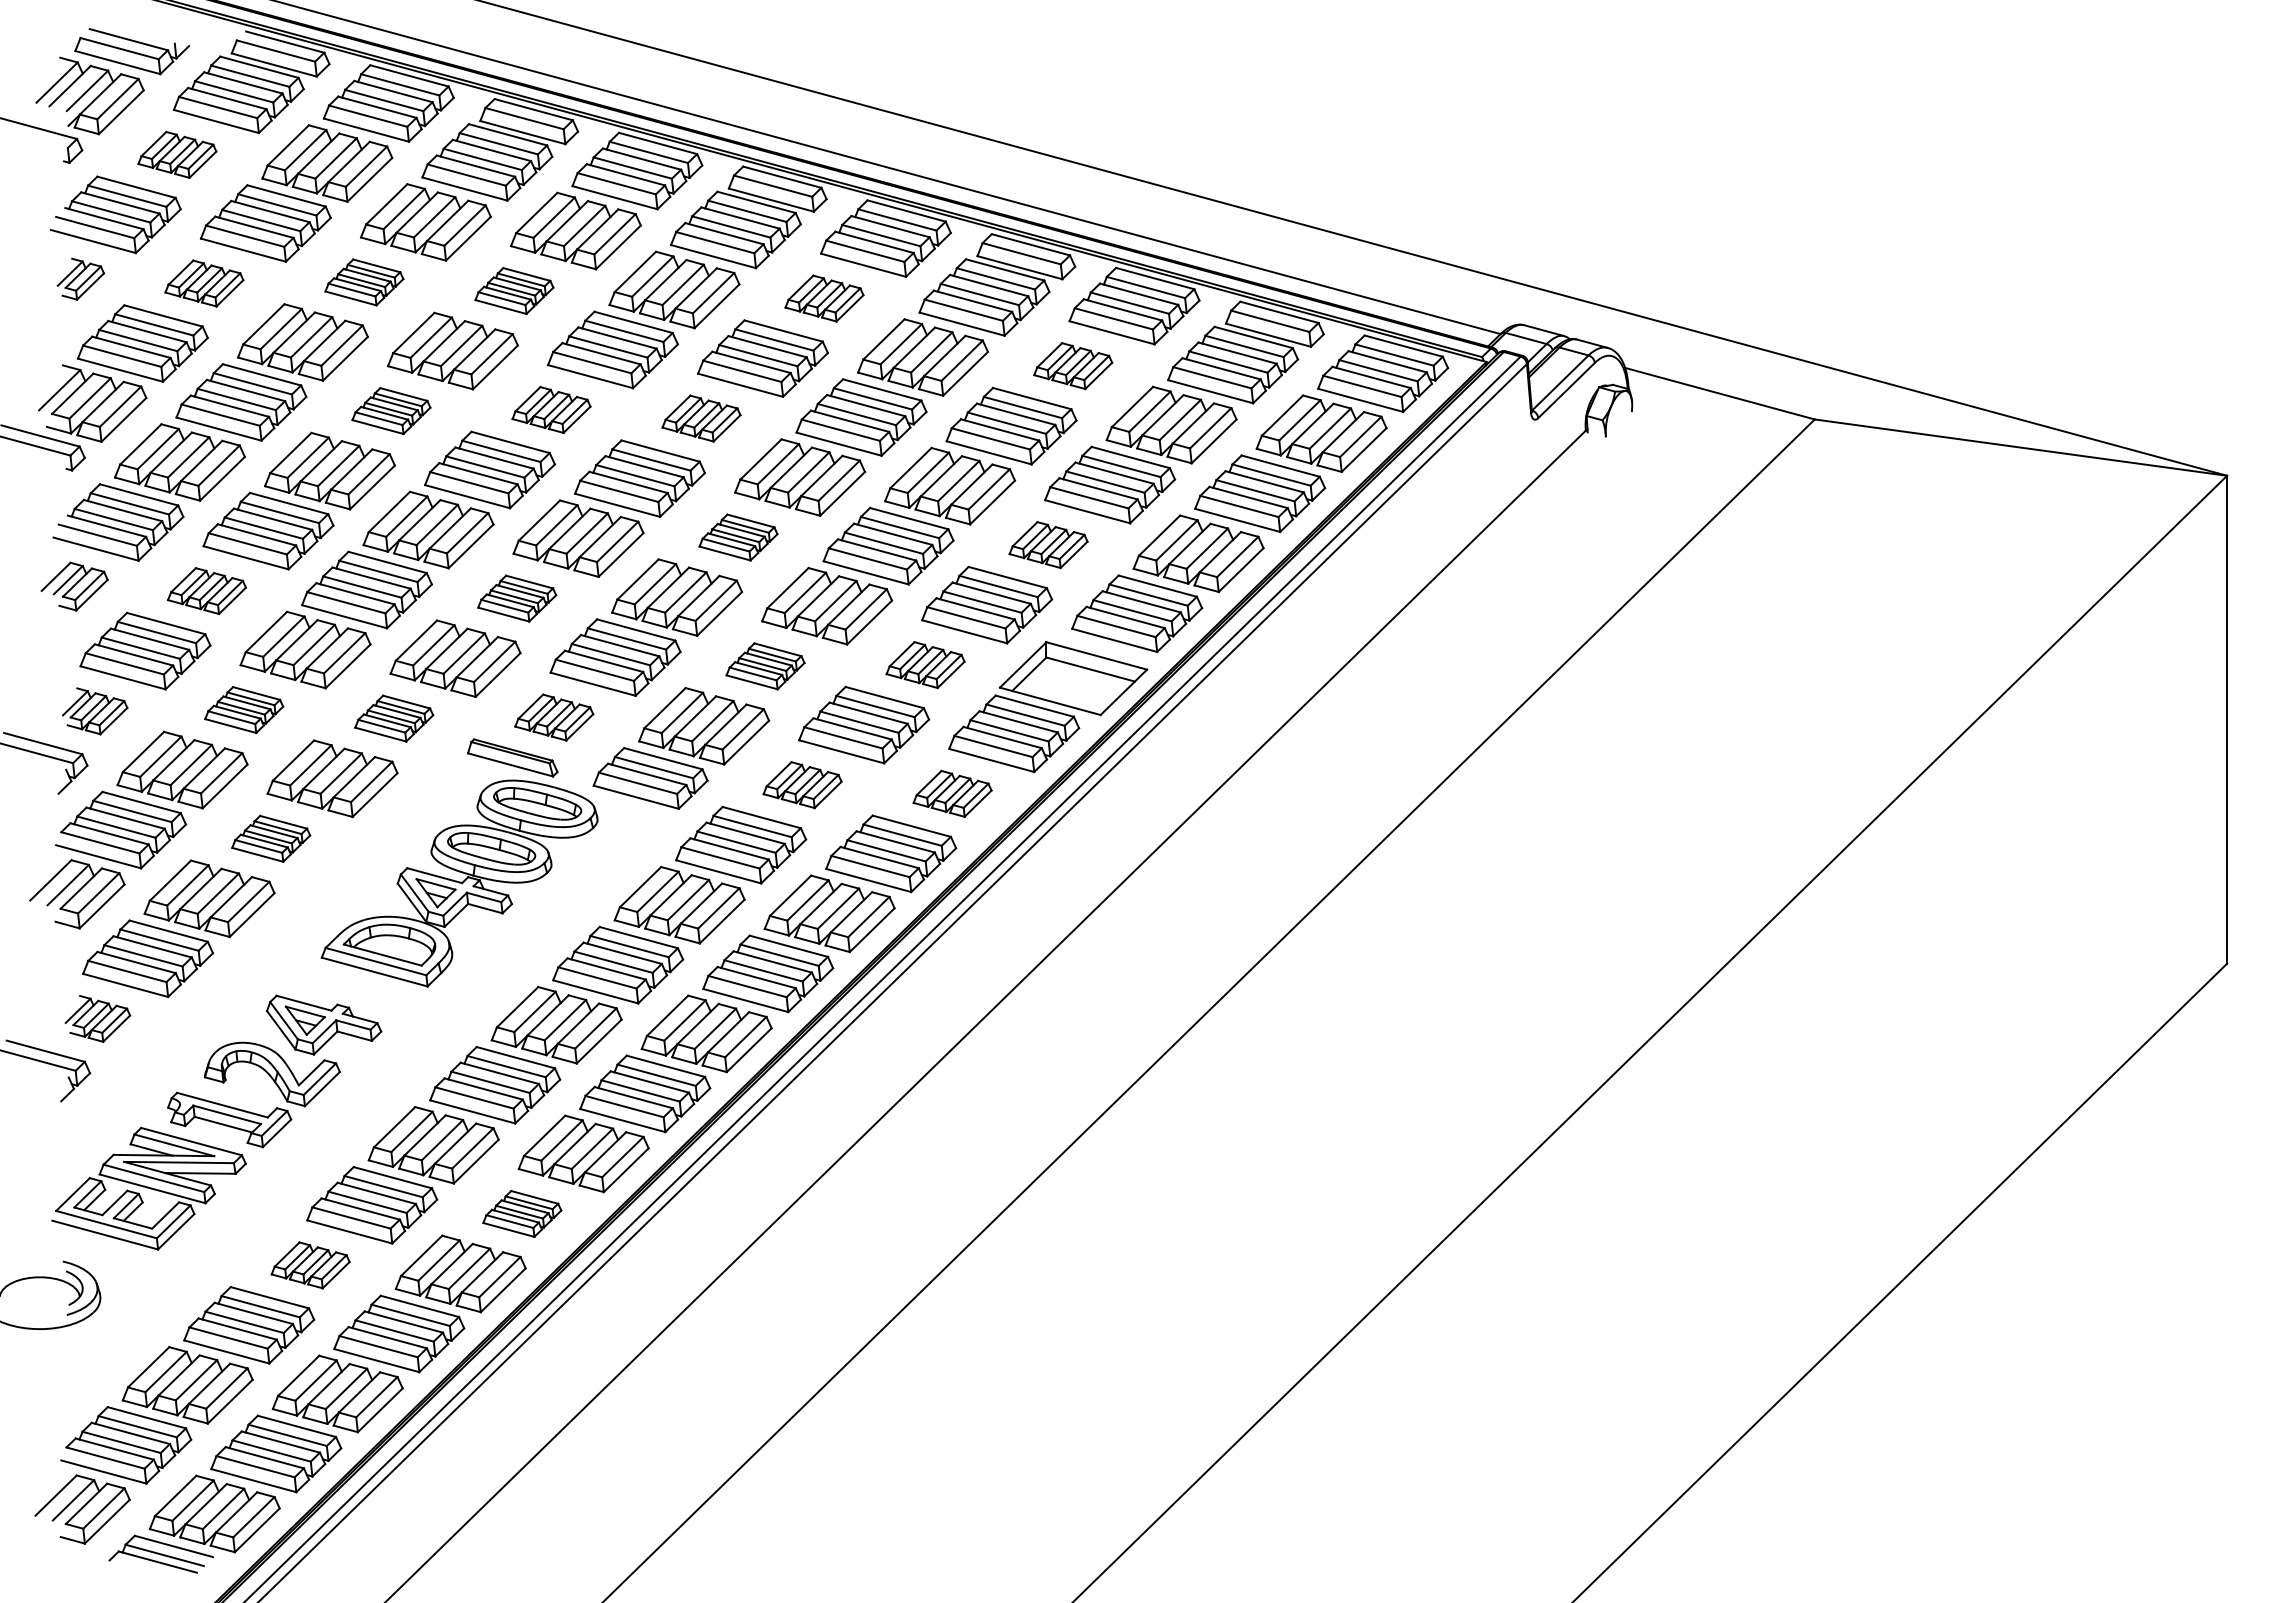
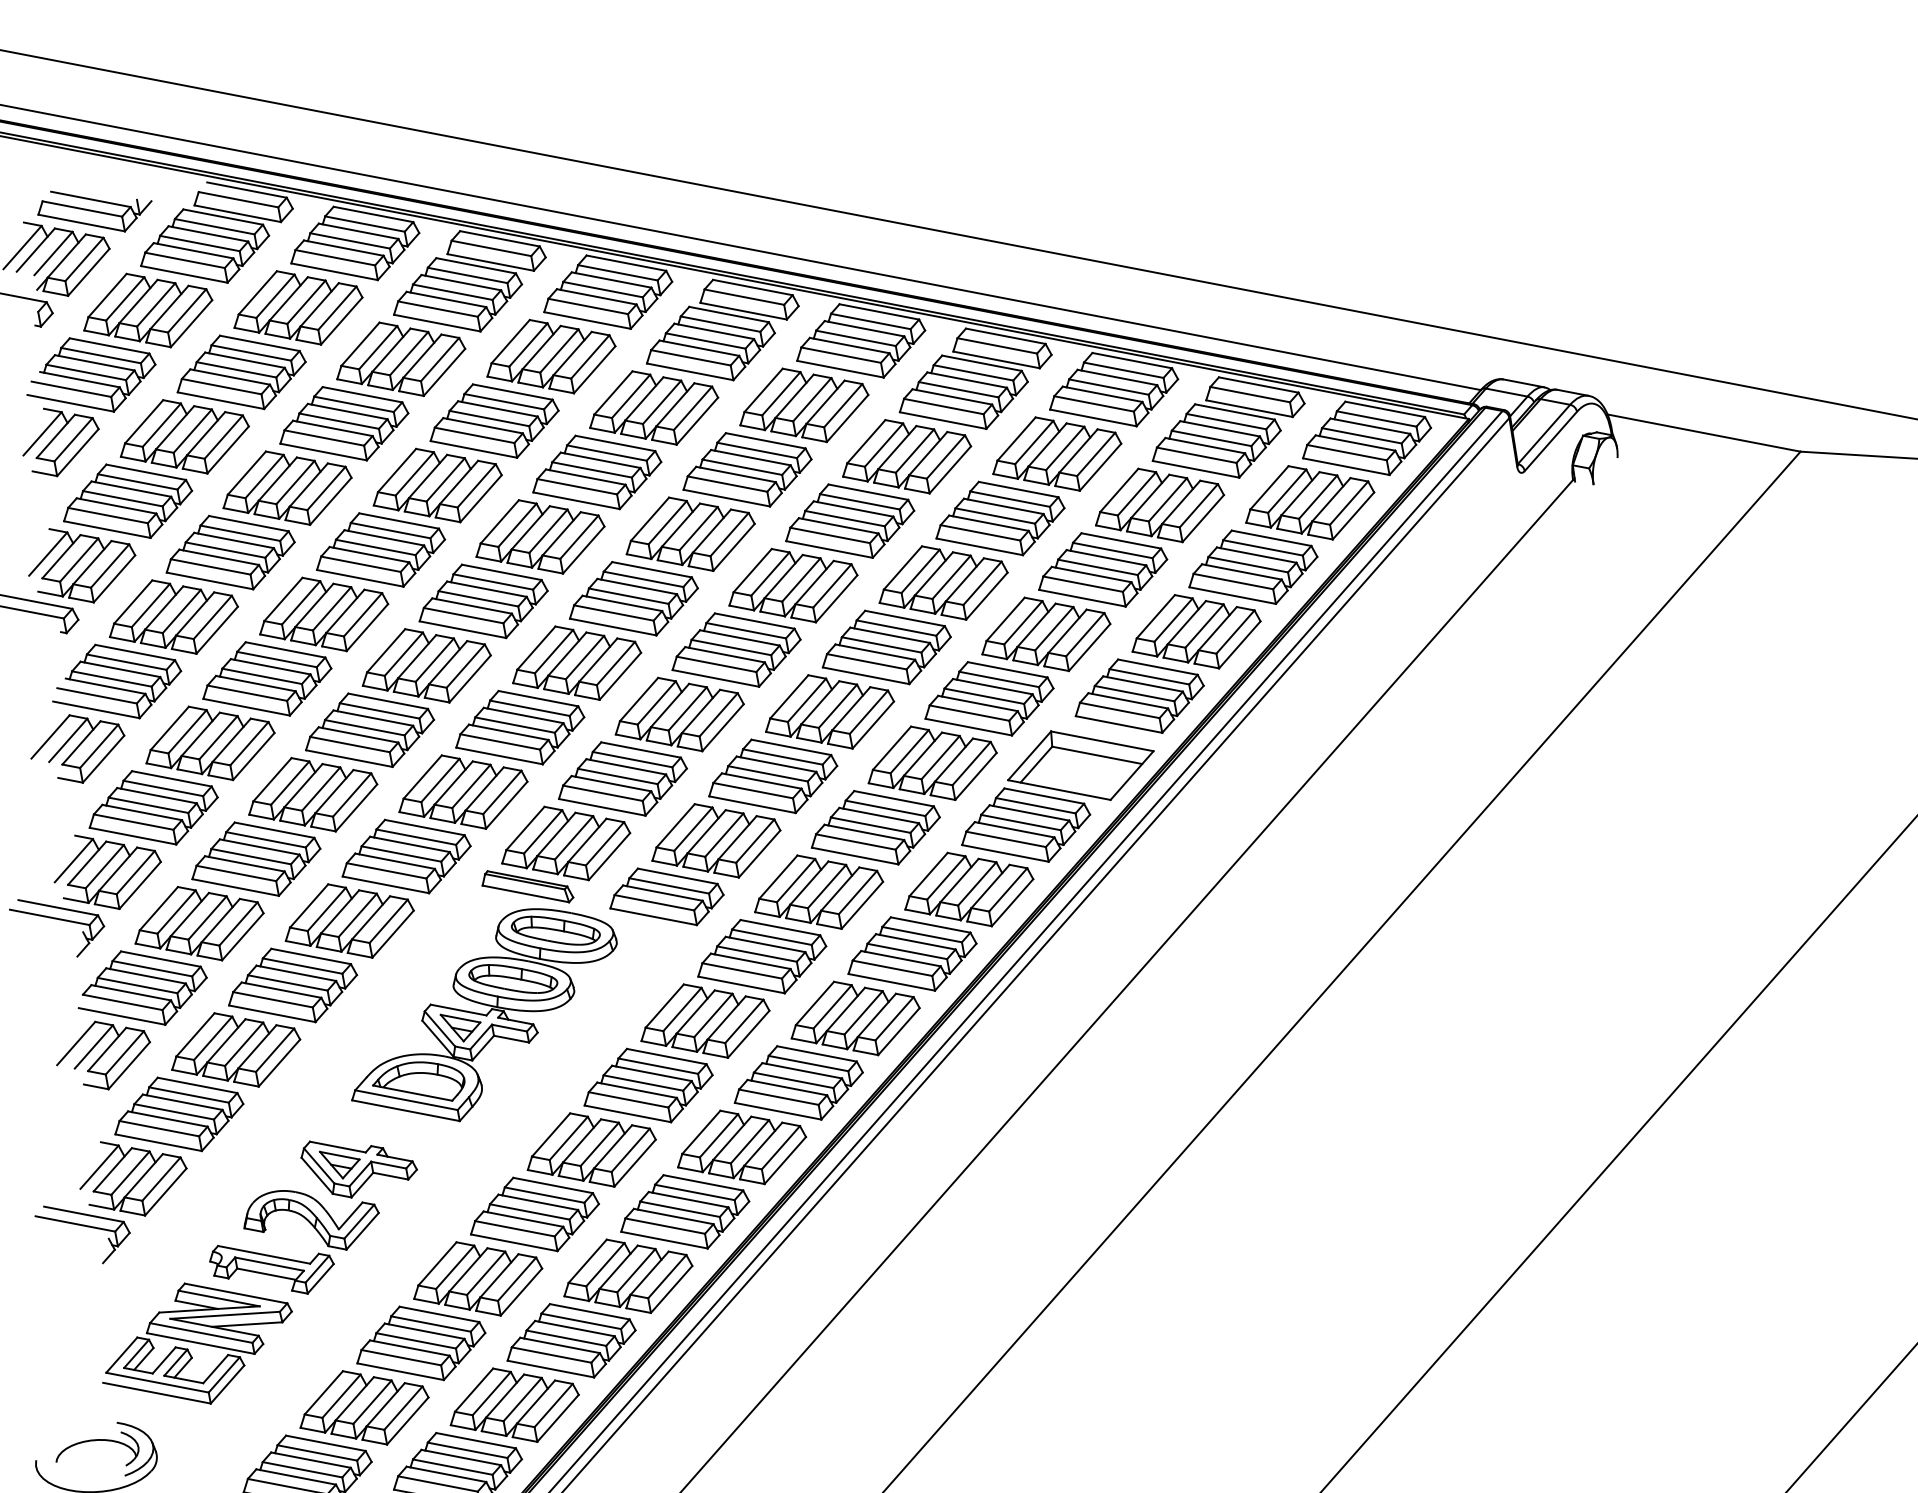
part: (177, 154) -> (148, 310), size x1.67
part: (80, 279) -> (60, 442), size x1.67
part: (364, 282) -> (344, 423), size x1.67
part: (204, 283) -> (184, 436), size x1.67
part: (514, 290) -> (494, 420), size x1.67
part: (824, 298) -> (804, 405), size x1.67
part: (1073, 365) -> (1057, 453), size x1.67
part: (551, 409) -> (540, 536), size x1.67
part: (391, 410) -> (380, 549), size x1.67
part: (701, 418) -> (690, 534), size x1.67
part: (738, 537) -> (736, 650), size x1.67
part: (1048, 544) -> (1045, 633), size x1.67
part: (74, 586) -> (77, 748), size x1.43
part: (206, 590) -> (209, 742), size x1.67
part: (517, 598) -> (520, 727), size x1.67
part: (925, 664) -> (932, 762), size x1.67
part: (765, 666) -> (772, 776), size x1.67
part: (244, 709) -> (256, 858), size x1.67
part: (94, 711) -> (107, 871), size x1.67
part: (554, 717) -> (566, 843), size x1.67
part: (394, 718) -> (406, 856), size x1.67
part: (802, 784) -> (818, 891), size x1.67
part: (952, 793) -> (968, 889), size x1.67
part: (271, 838) -> (293, 985), size x1.67
part: (97, 1018) -> (133, 1177), size x1.67
part: (522, 1213) -> (571, 1340), size x1.67
part: (310, 1265) -> (363, 1408), size x1.67

